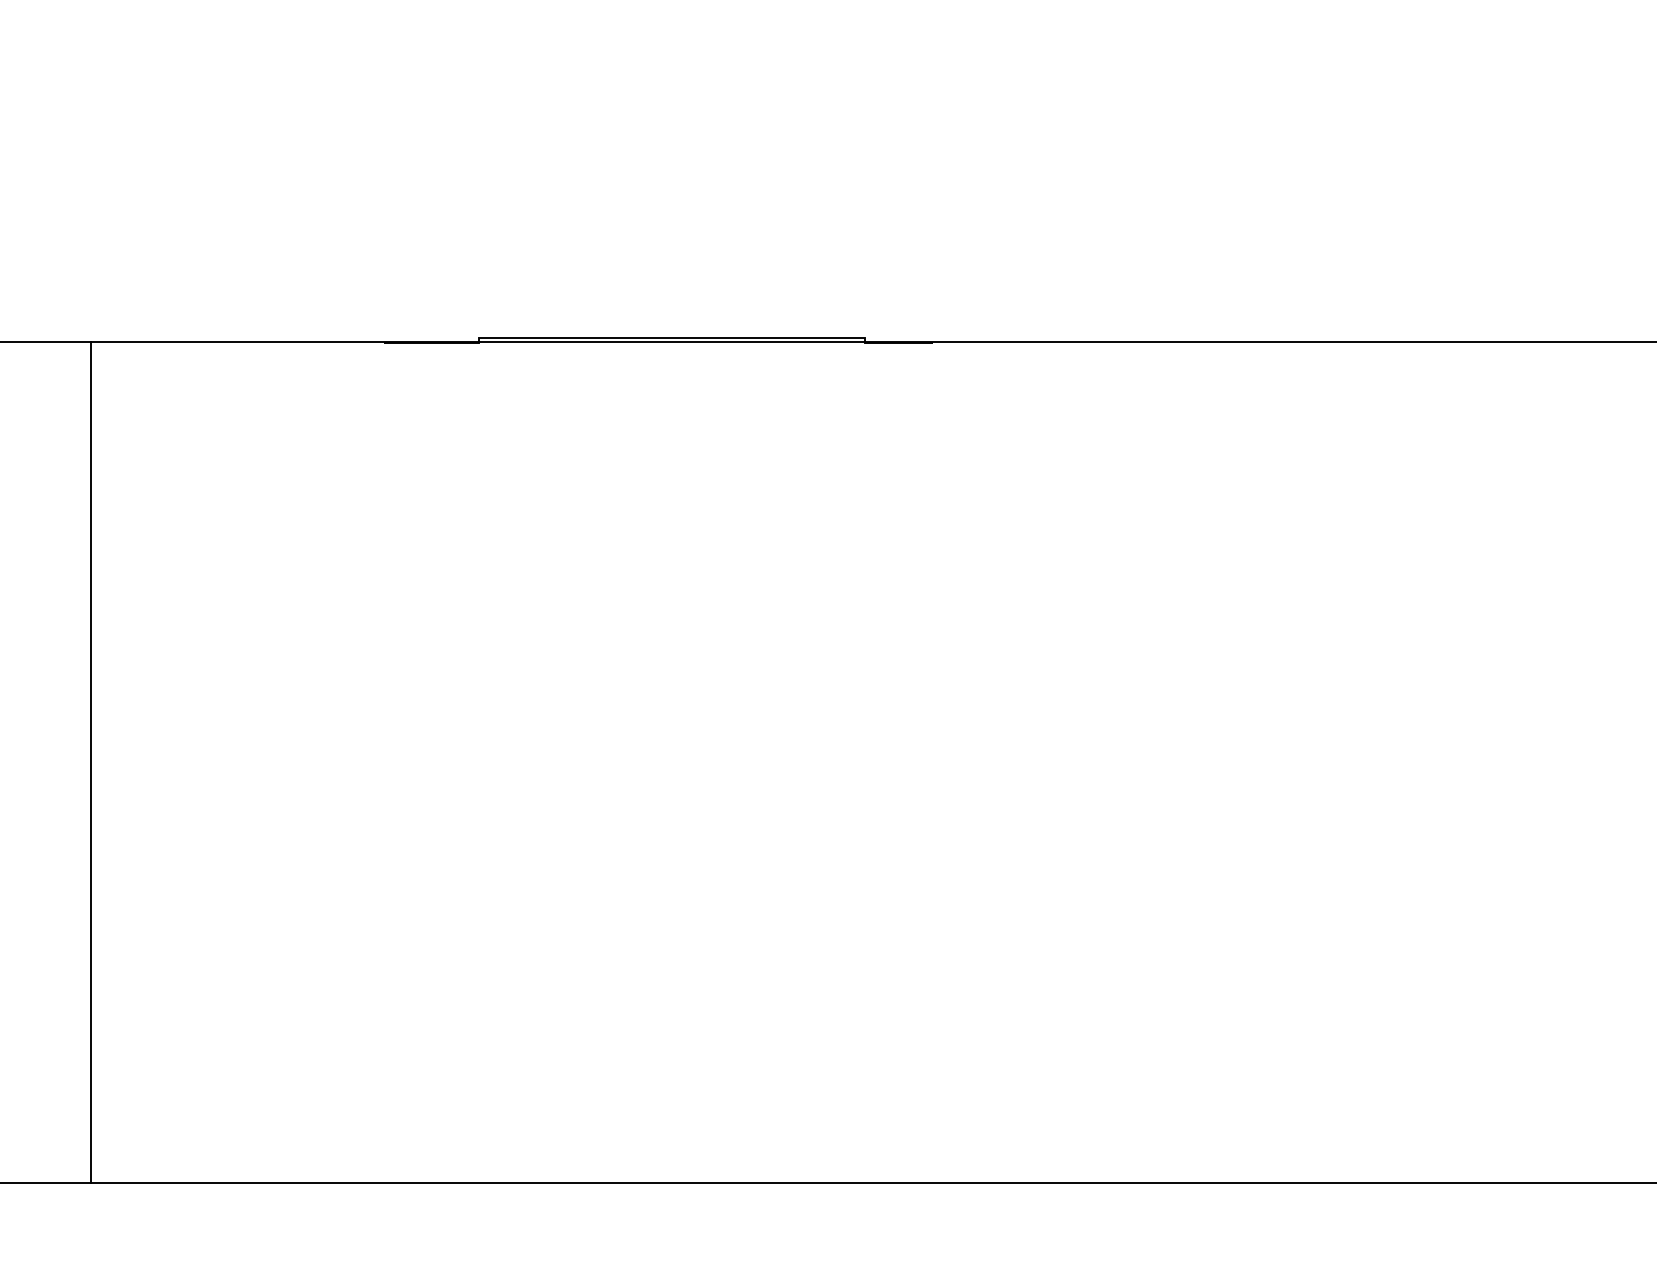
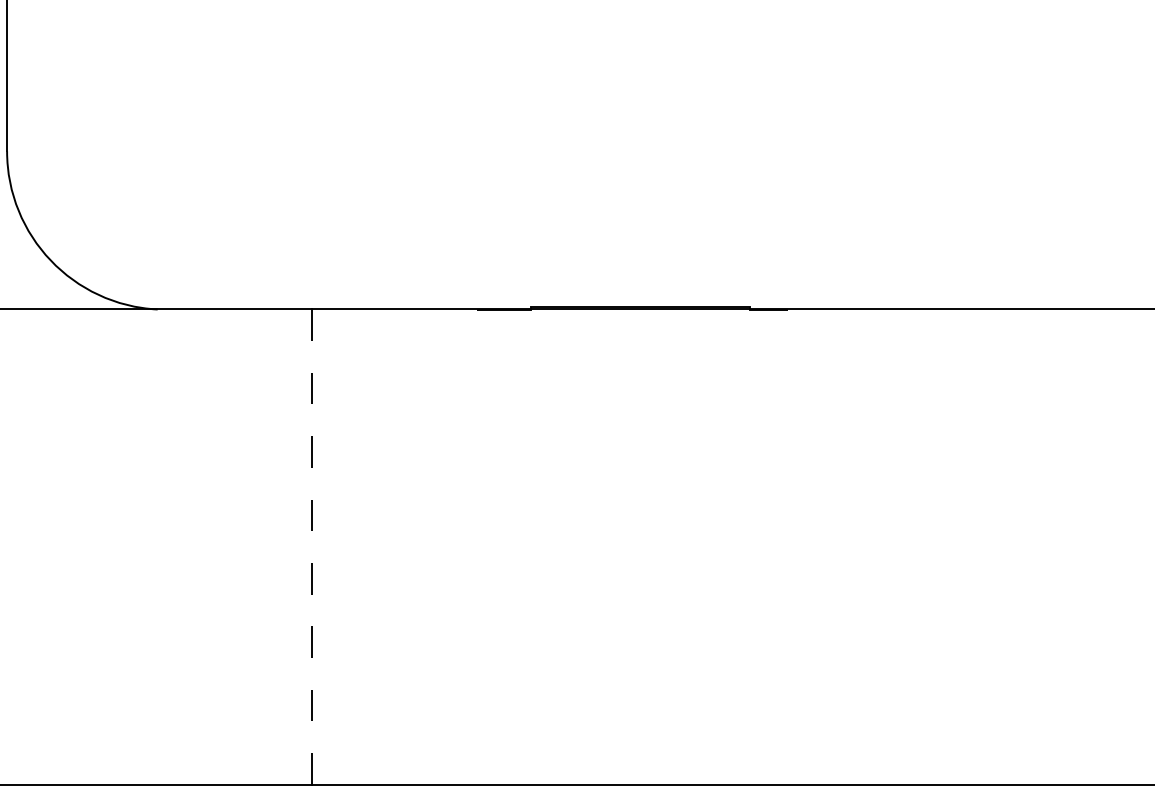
line: (92, 763) -> (312, 547), solid -> dashed

